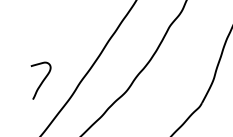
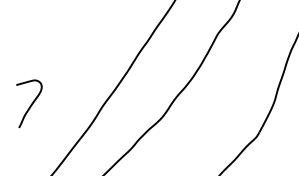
curve: (41, 81) -> (30, 104), moved

